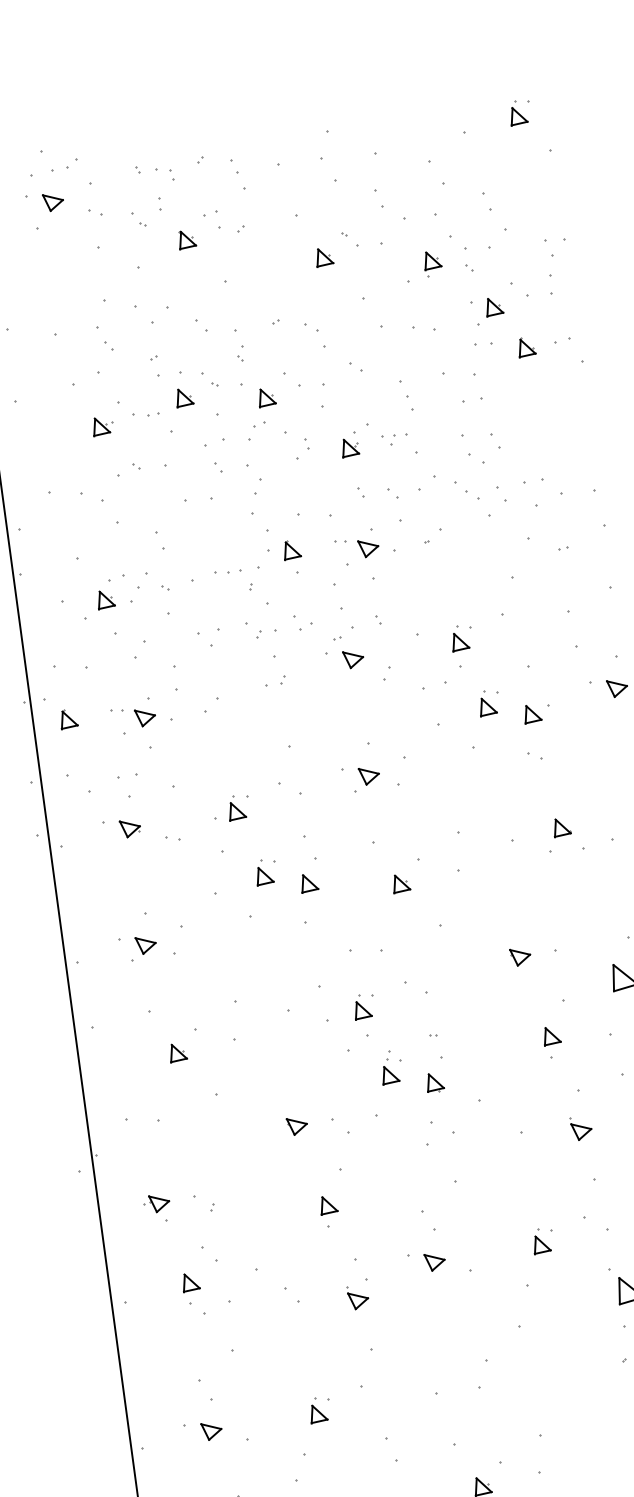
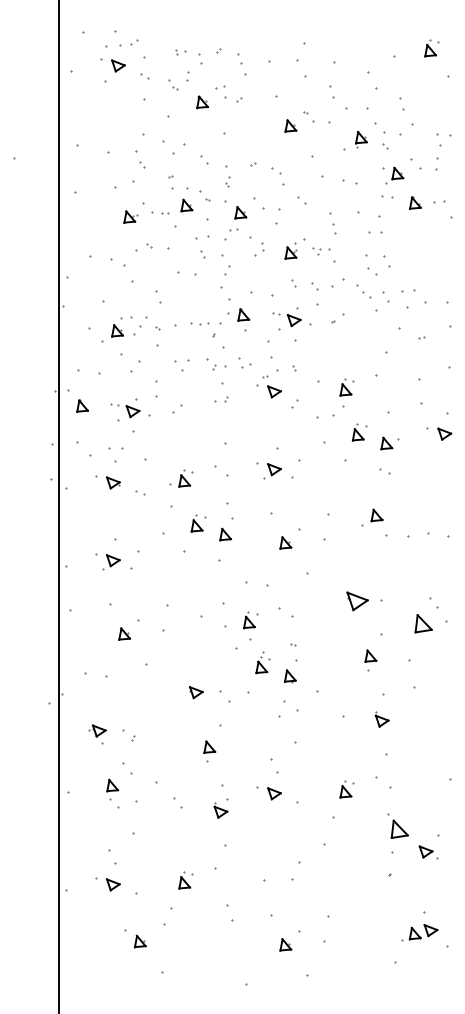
part: (165, 174) -> (194, 57), size x1.6
part: (561, 827) -> (376, 515), moved
part: (520, 956) -> (357, 601), size x1.6

